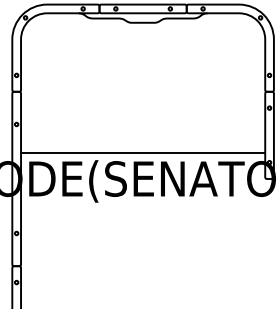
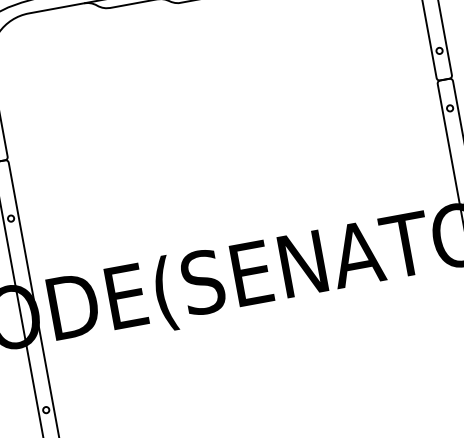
line: (143, 152) -> (242, 226), removed

